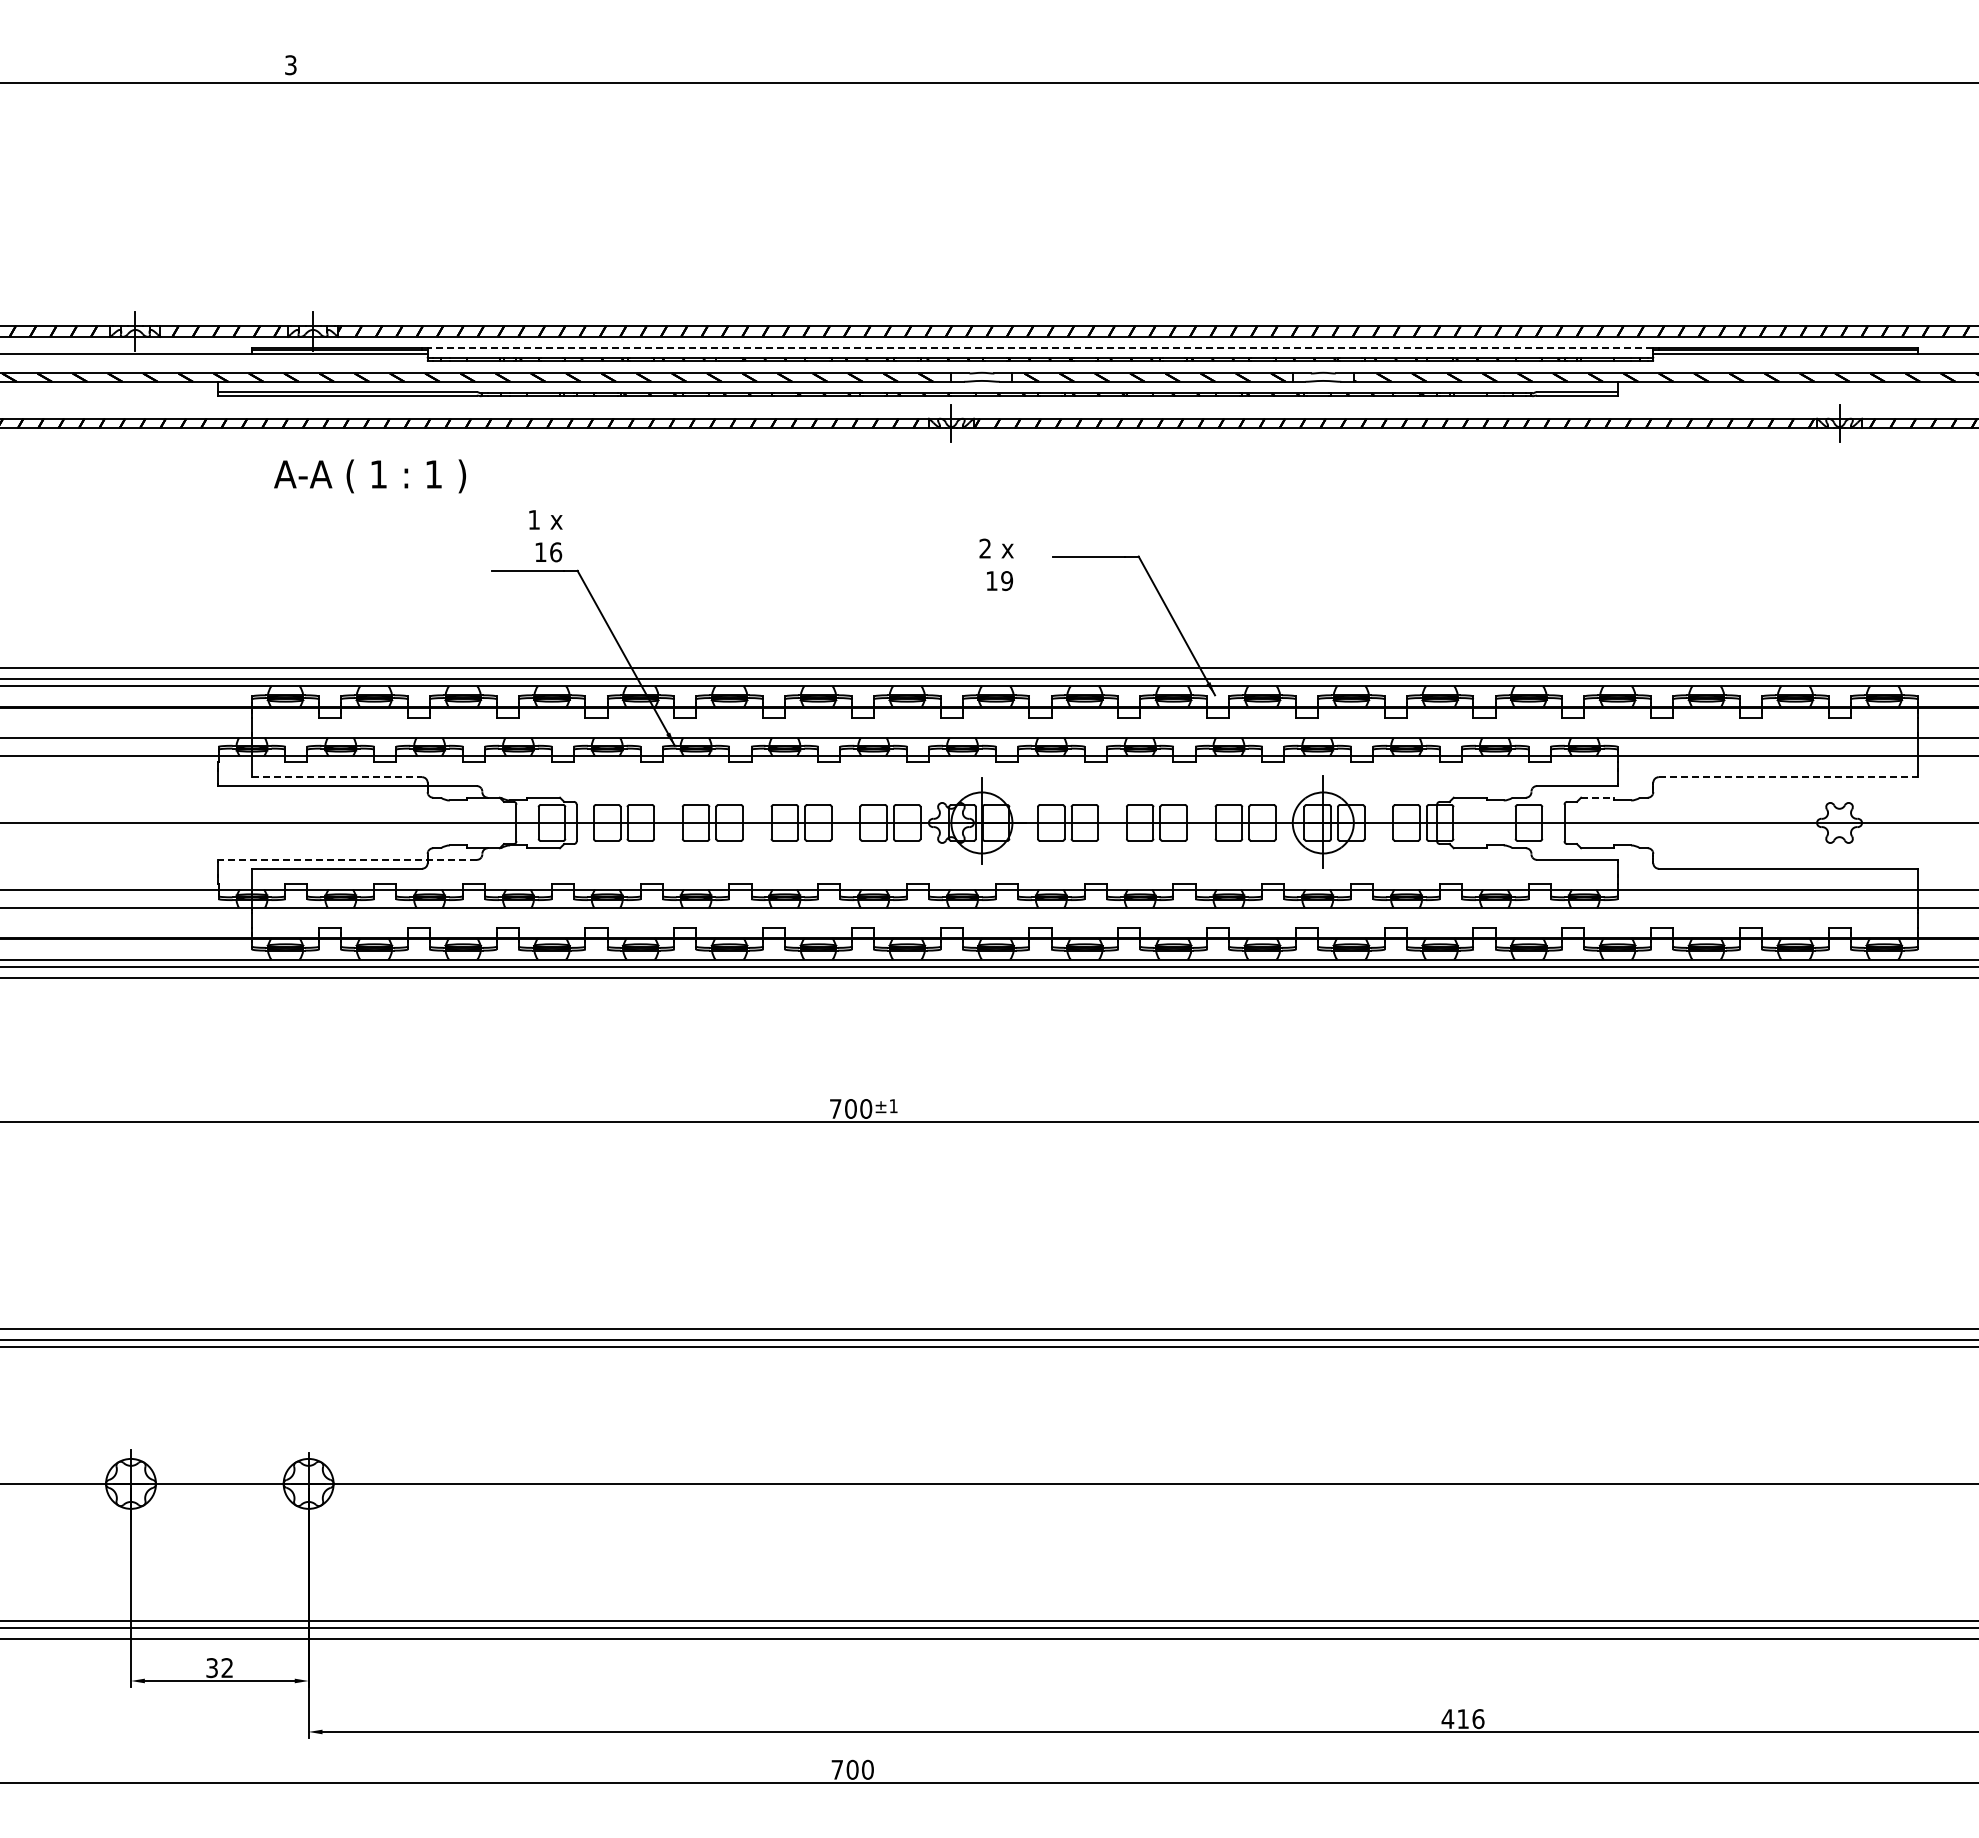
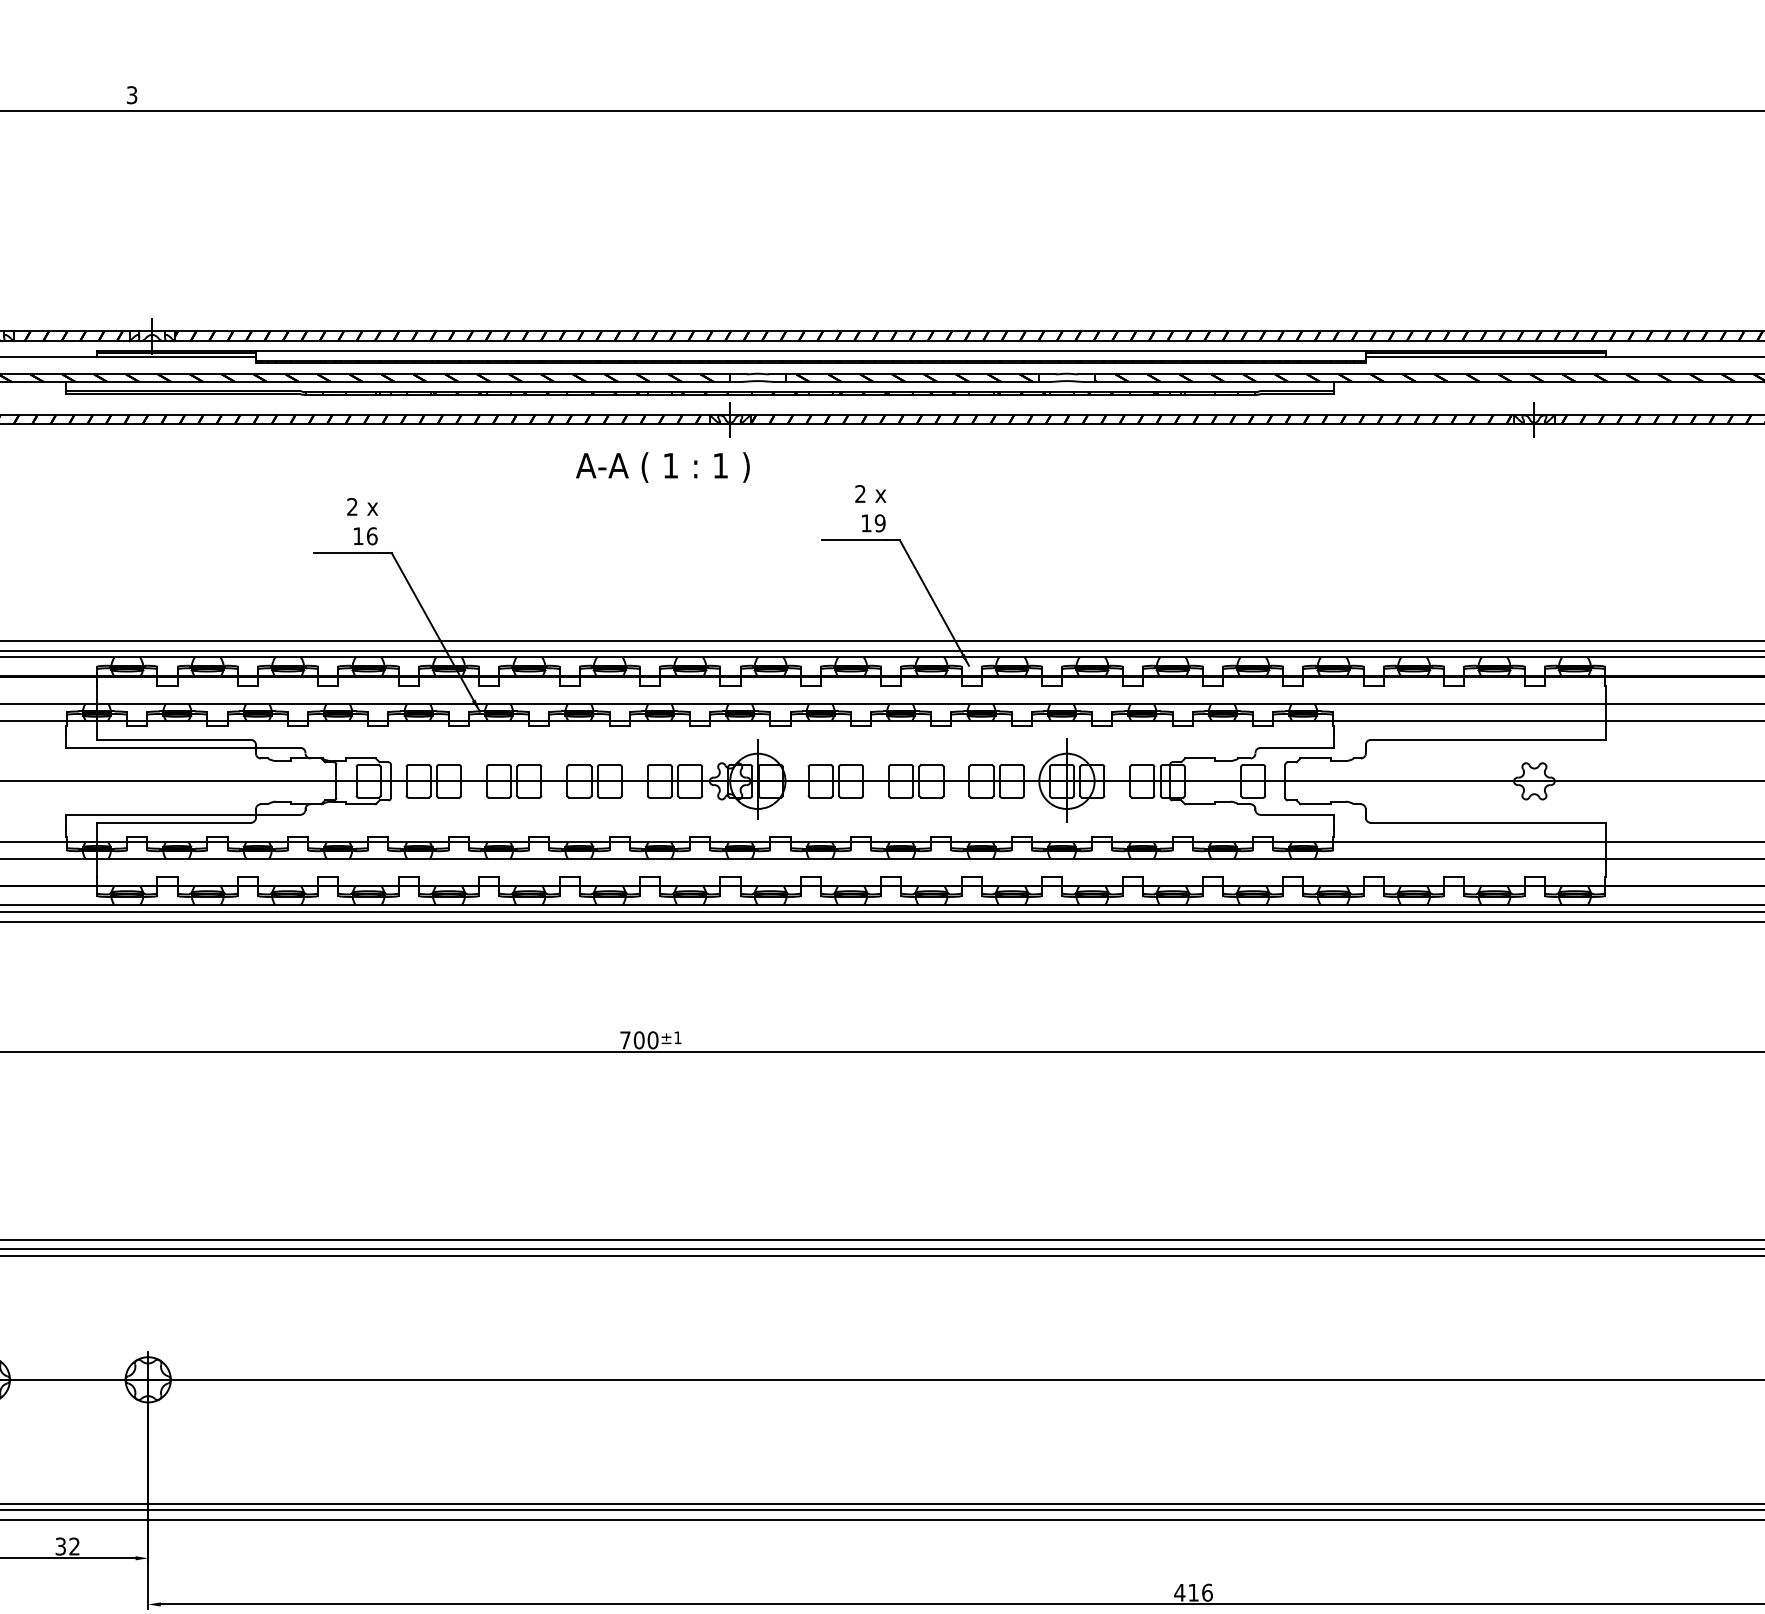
line: (1040, 347) -> (810, 350), dashed -> solid
text: (369, 476) -> (662, 467), moved
text: (533, 519) -> (351, 506), 1 -> 2
text: (996, 564) -> (870, 508), moved
line: (337, 777) -> (174, 740), dashed -> solid
line: (1788, 777) -> (1488, 740), dashed -> solid
line: (1597, 797) -> (1315, 758), dashed -> solid
line: (346, 859) -> (182, 814), dashed -> solid

